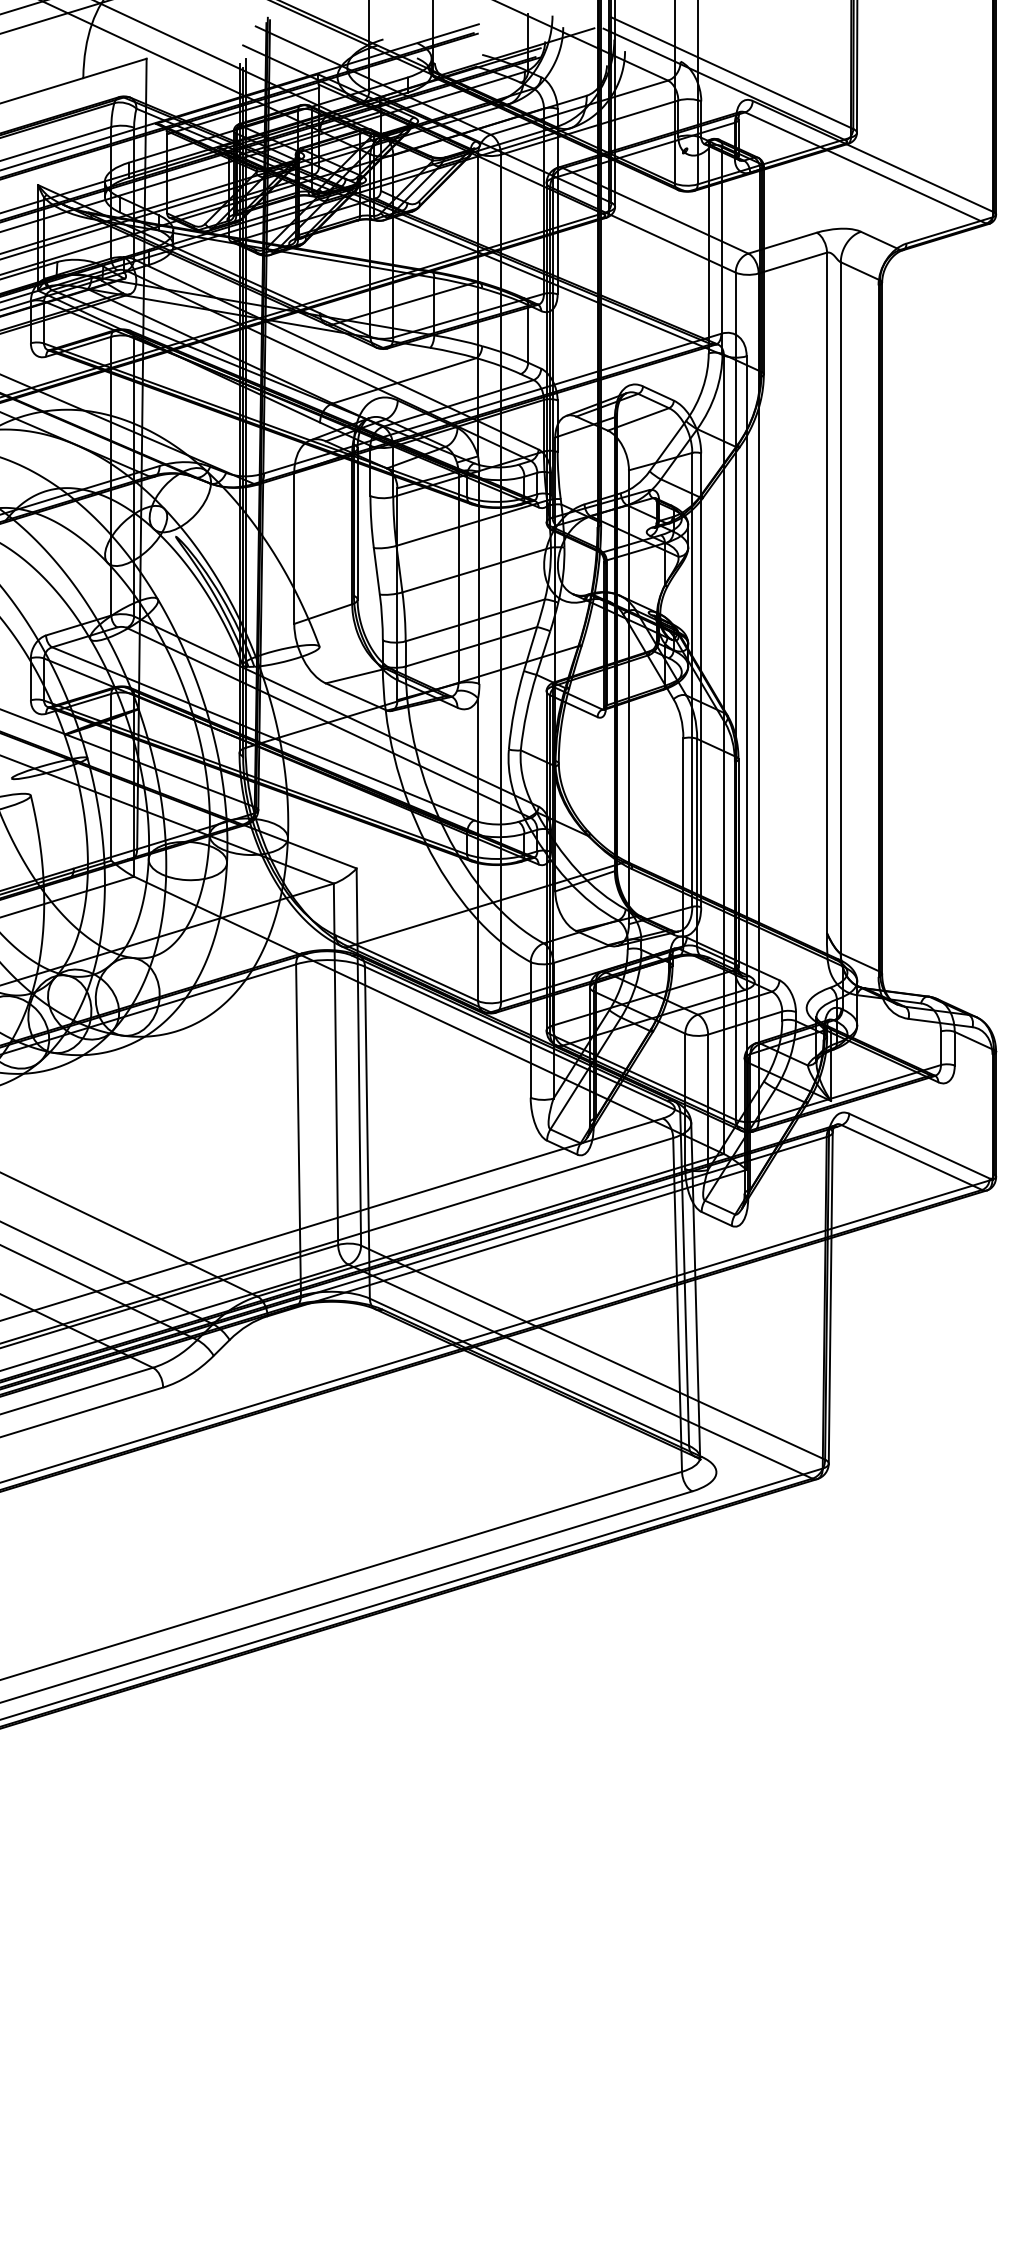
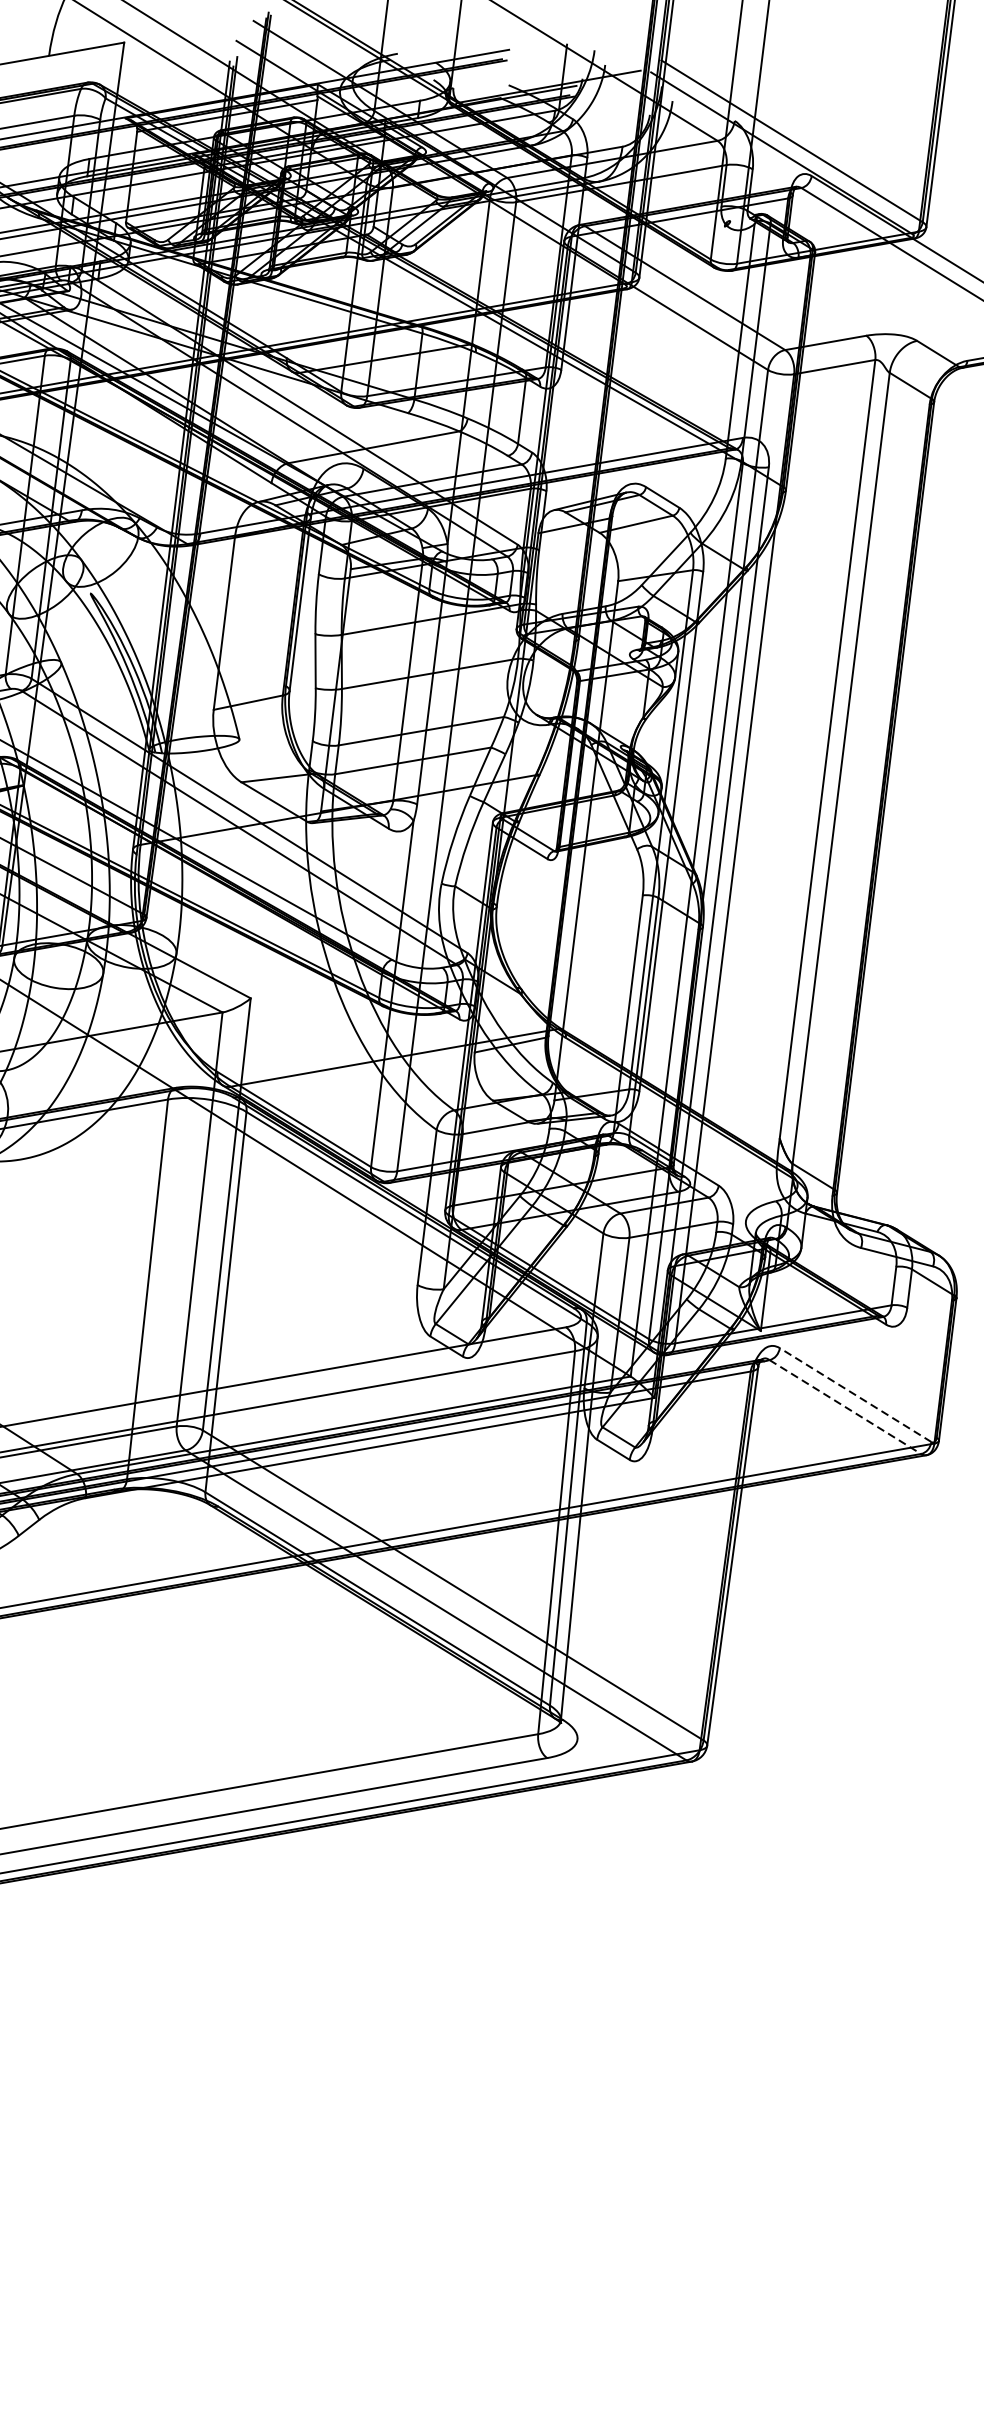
line: (919, 1145) -> (855, 1394), solid -> dashed
line: (912, 1157) -> (846, 1407), solid -> dashed

